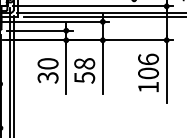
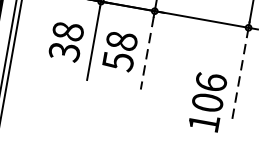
text: (48, 63) -> (68, 31), 30 -> 38
line: (102, 68) -> (146, 52), solid -> dashed
text: (148, 72) -> (207, 101), moved
line: (166, 72) -> (239, 75), solid -> dashed

